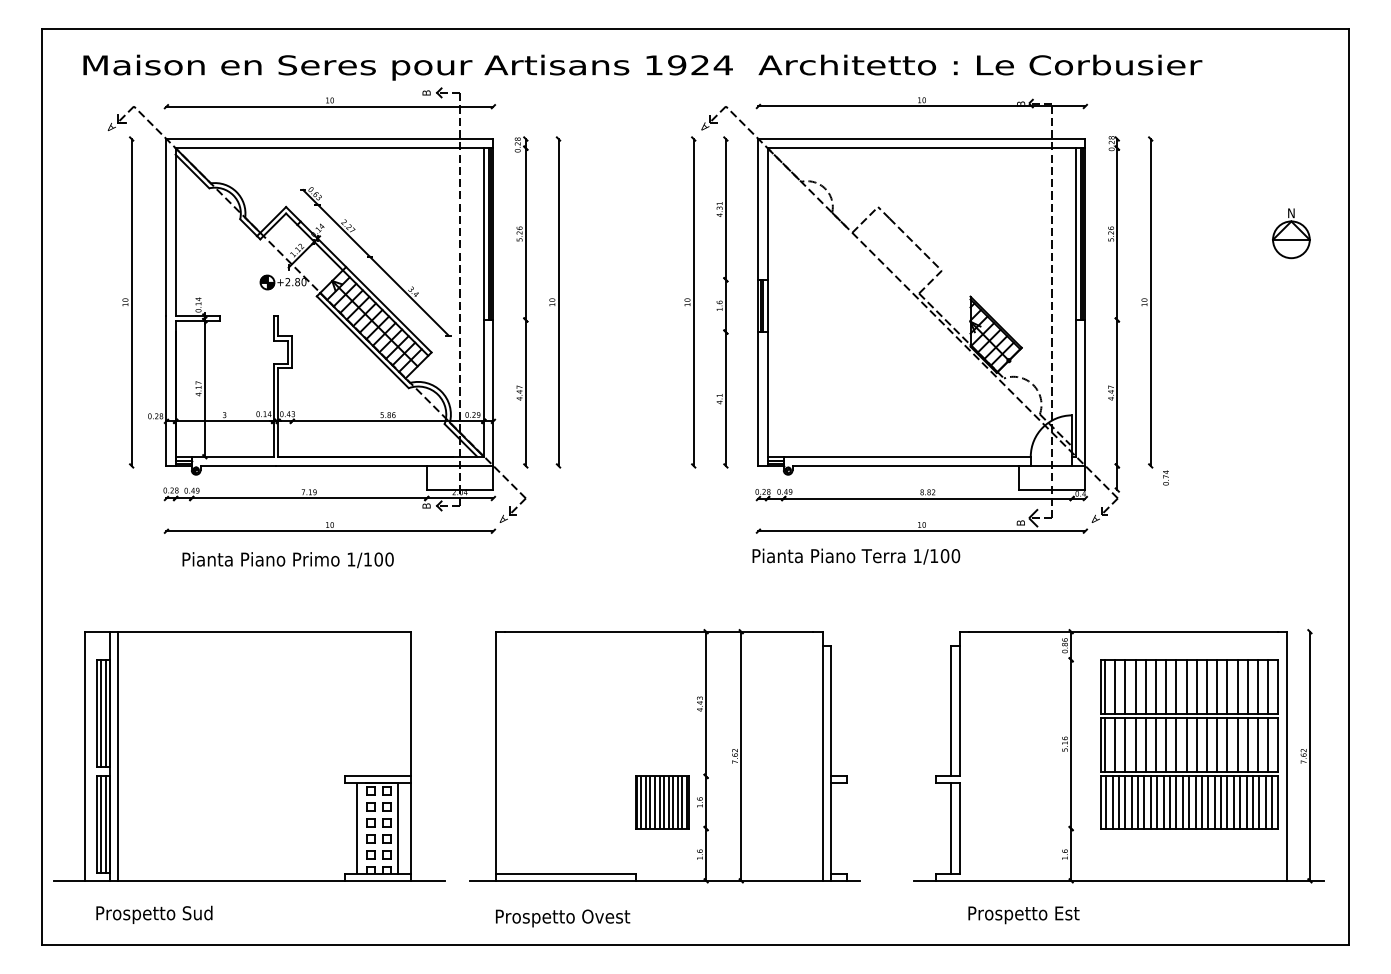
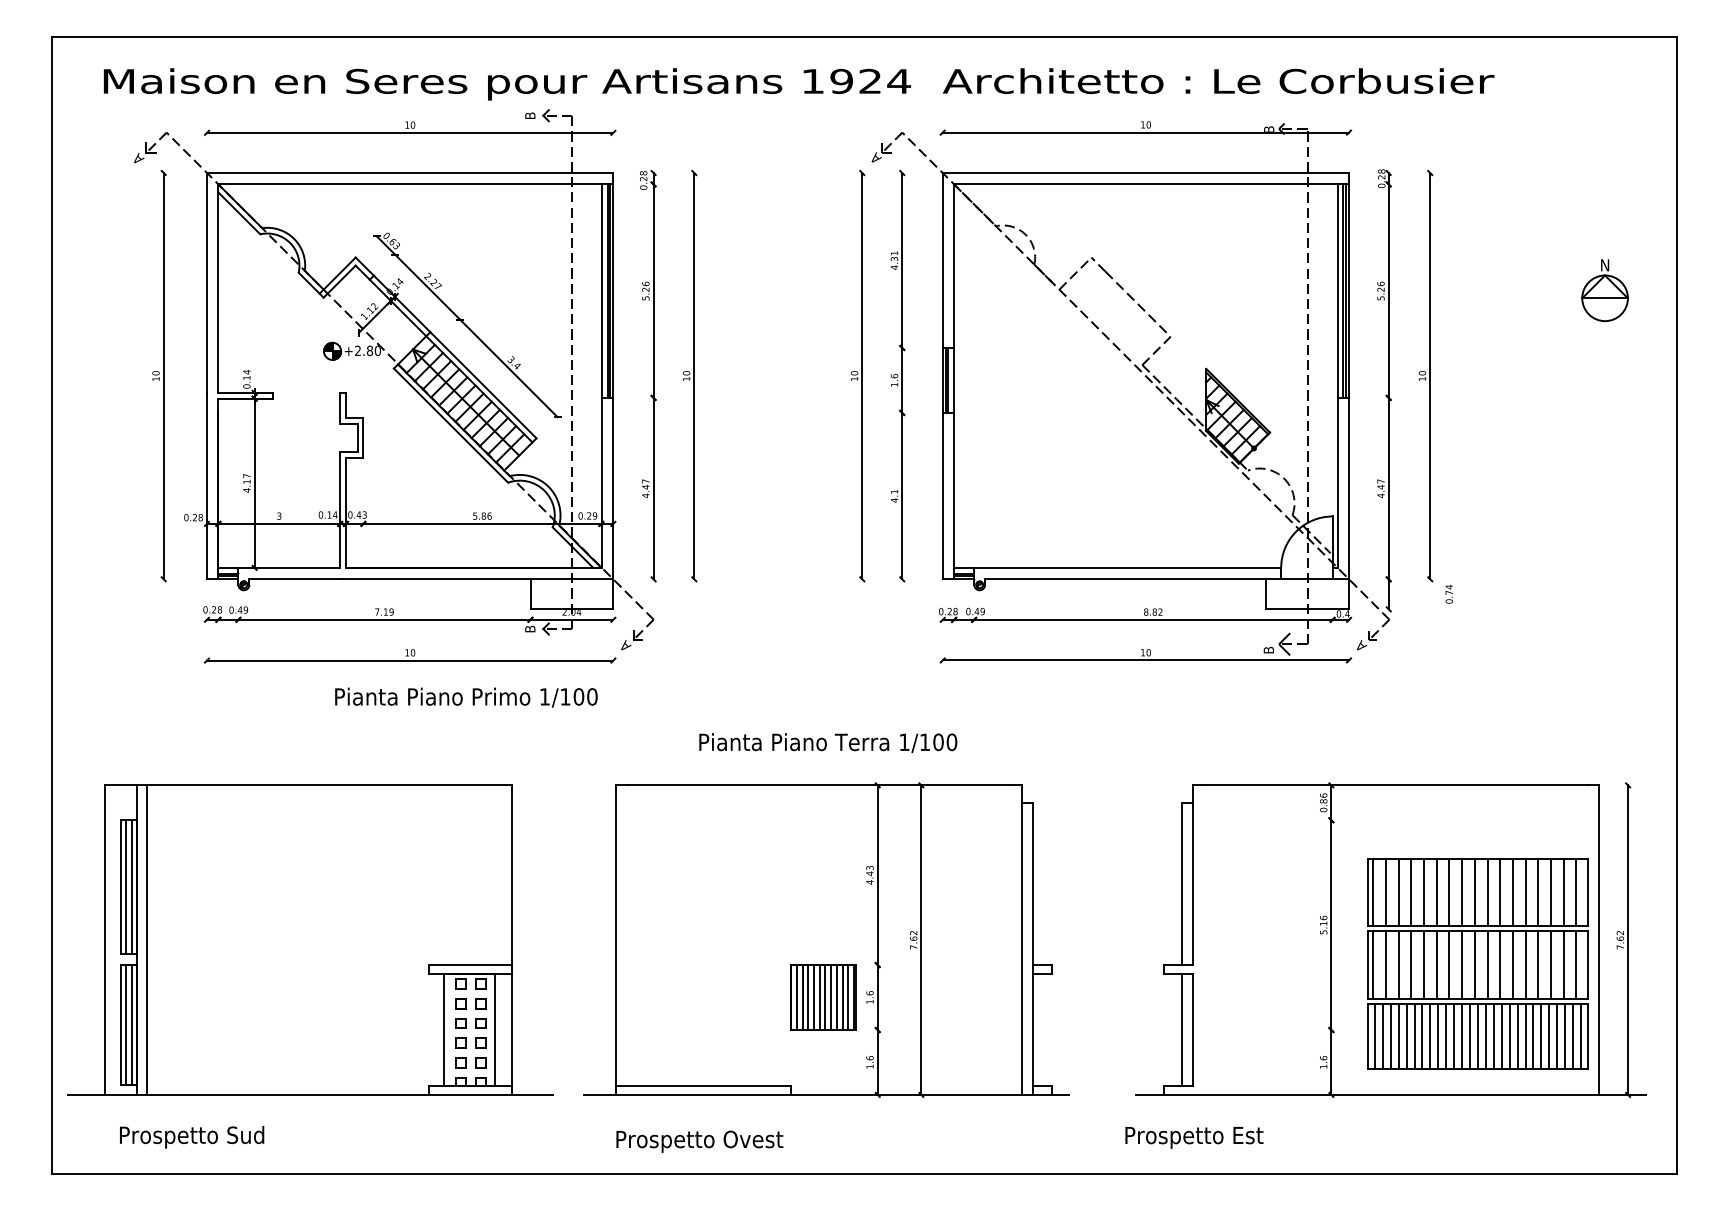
text: (856, 556) -> (828, 742), moved
text: (287, 560) -> (465, 698), moved
part: (1189, 744) -> (1478, 964), moved
text: (1023, 915) -> (1193, 1138), moved

